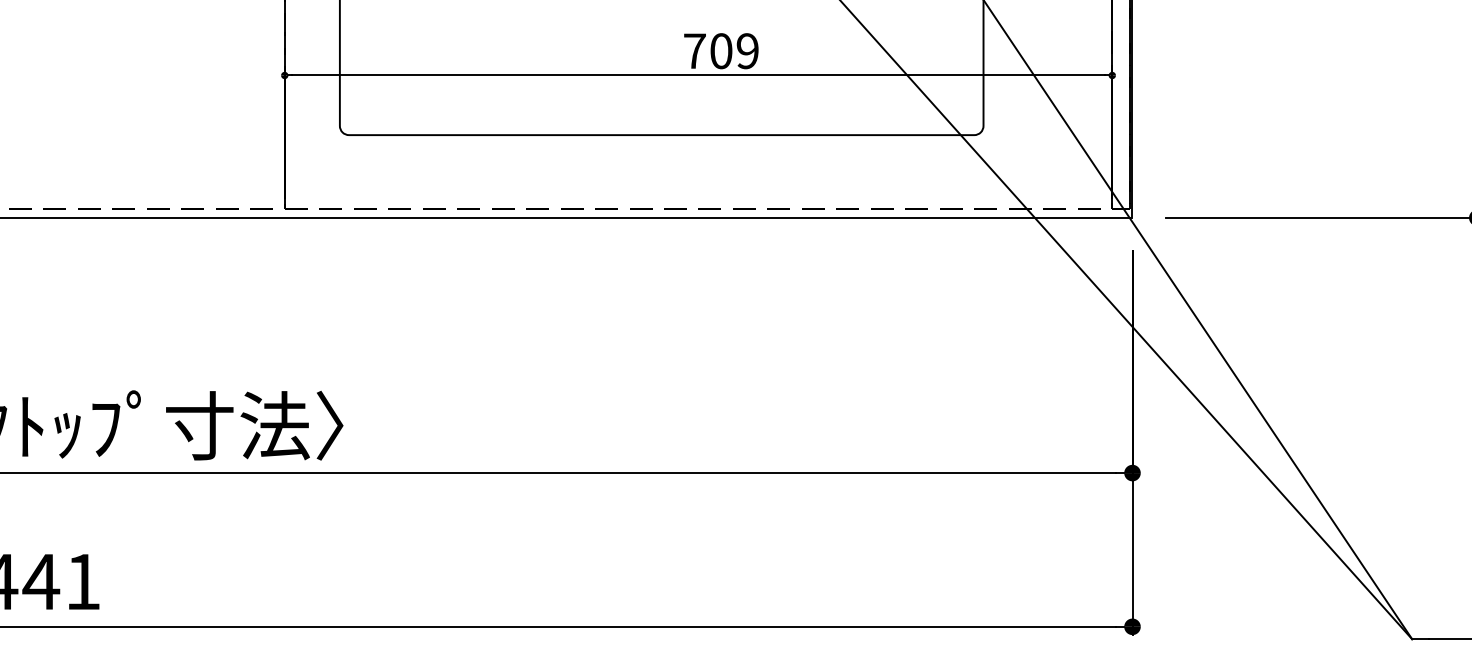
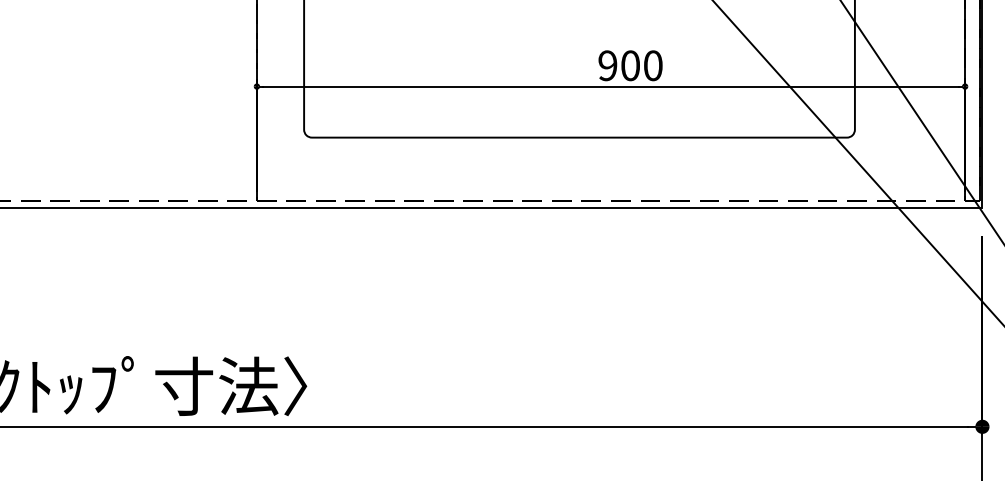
text: (721, 51) -> (630, 66), 709 -> 900

